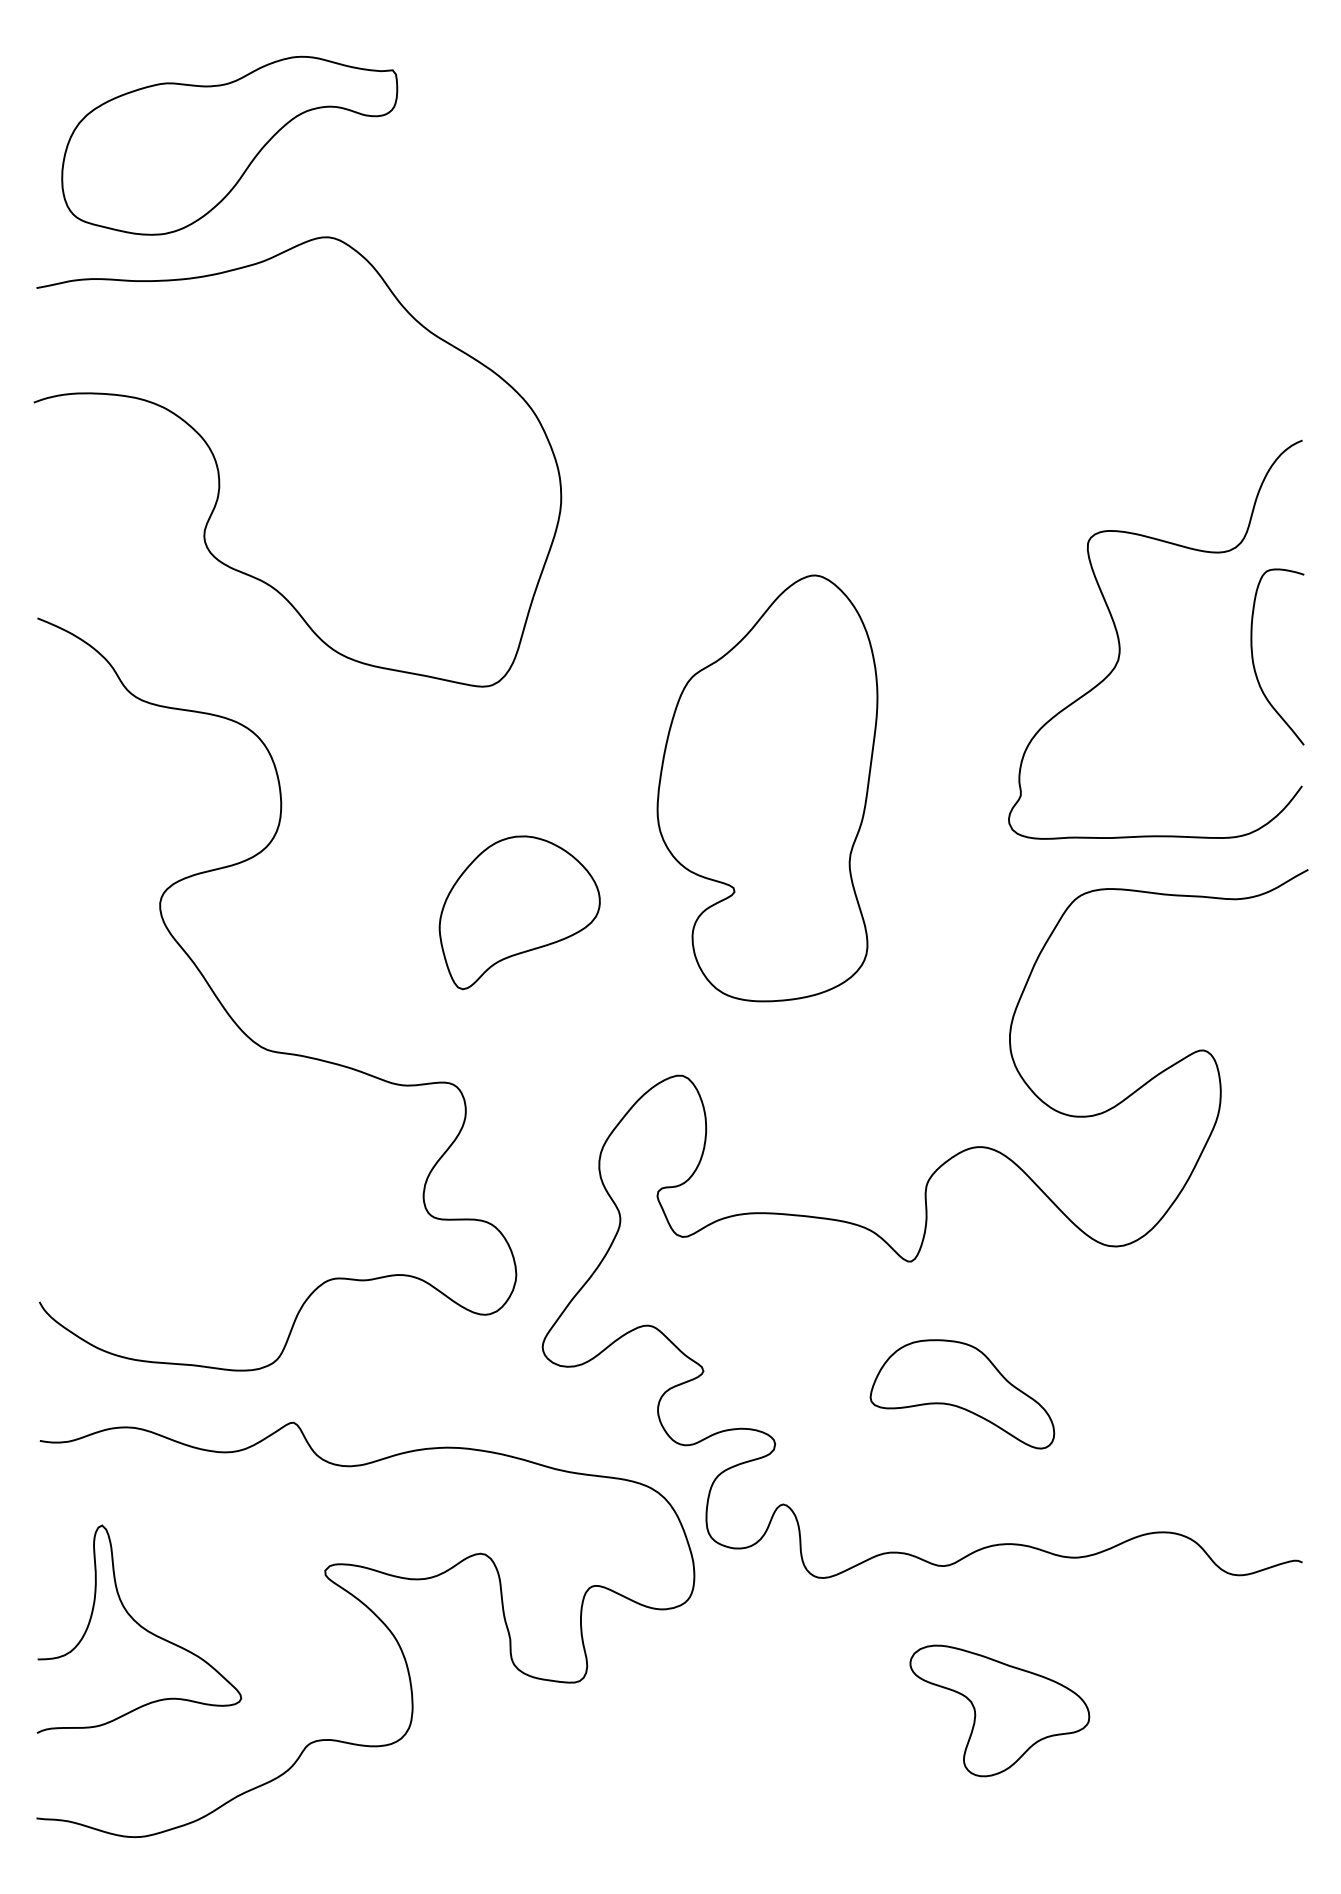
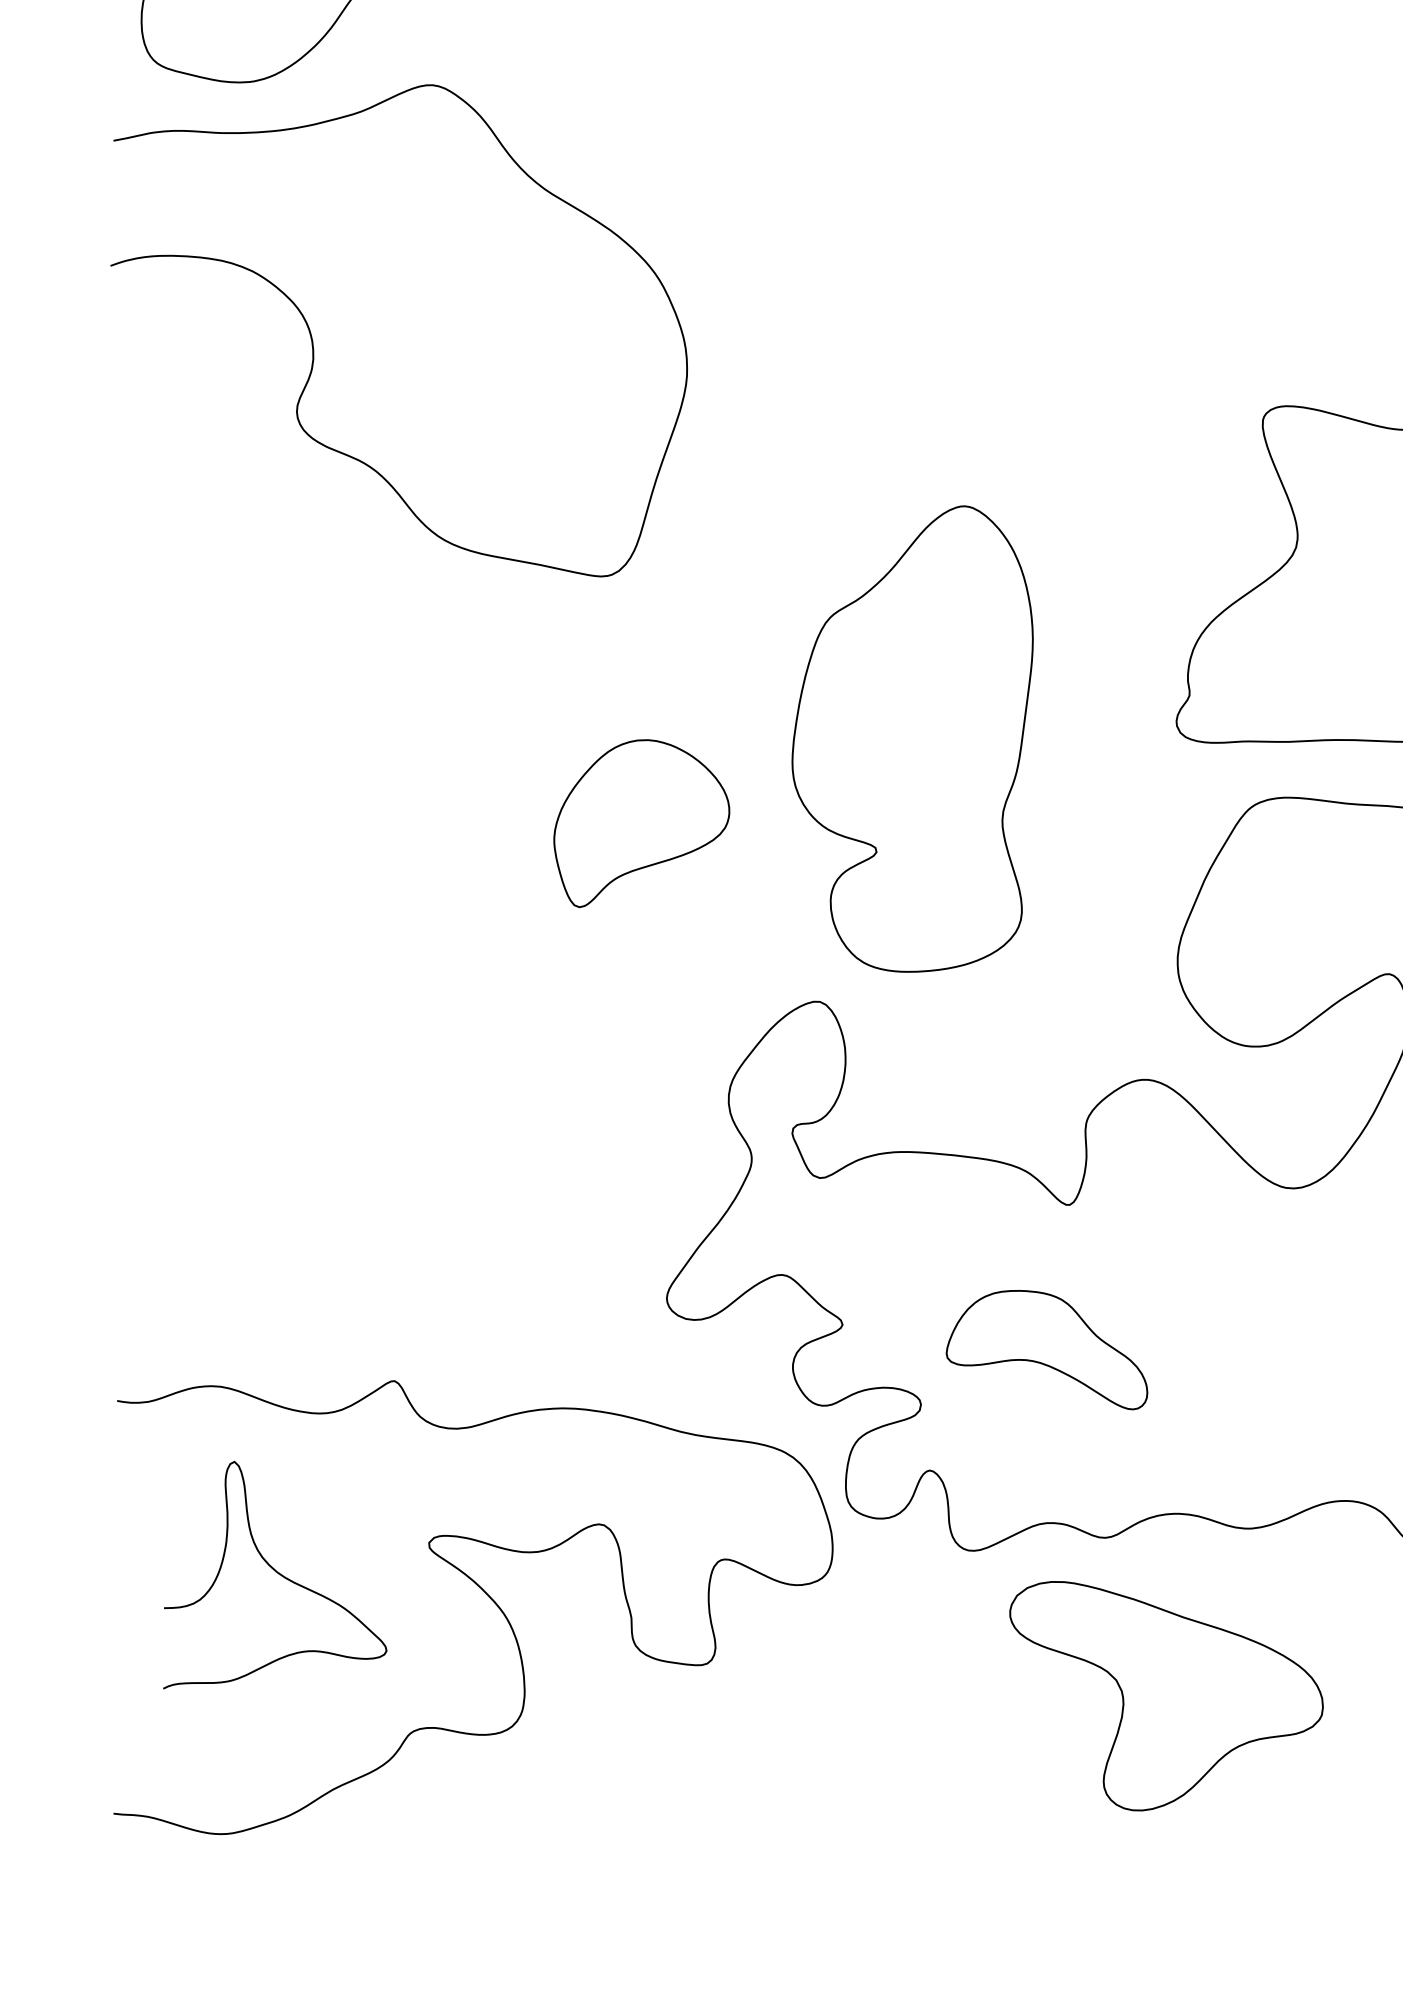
part: (767, 788) -> (912, 739), moved
curve: (242, 1029) -> (338, 951), removed
part: (962, 1394) -> (1047, 1350), moved
curve: (140, 1627) -> (276, 1573), moved
part: (999, 1710) -> (1166, 1695), size x1.6

